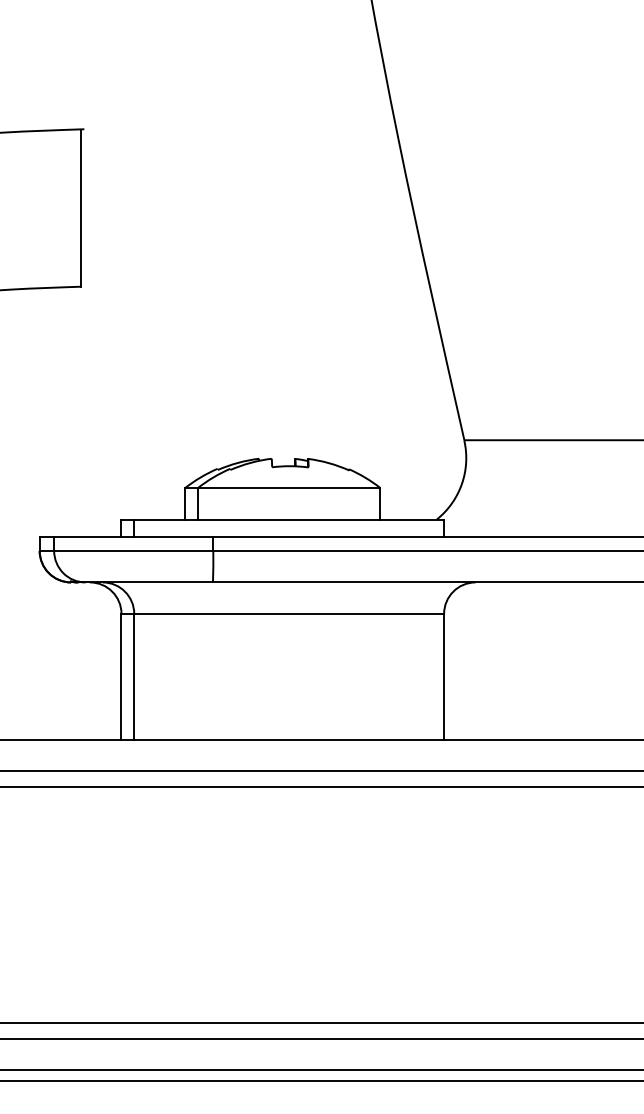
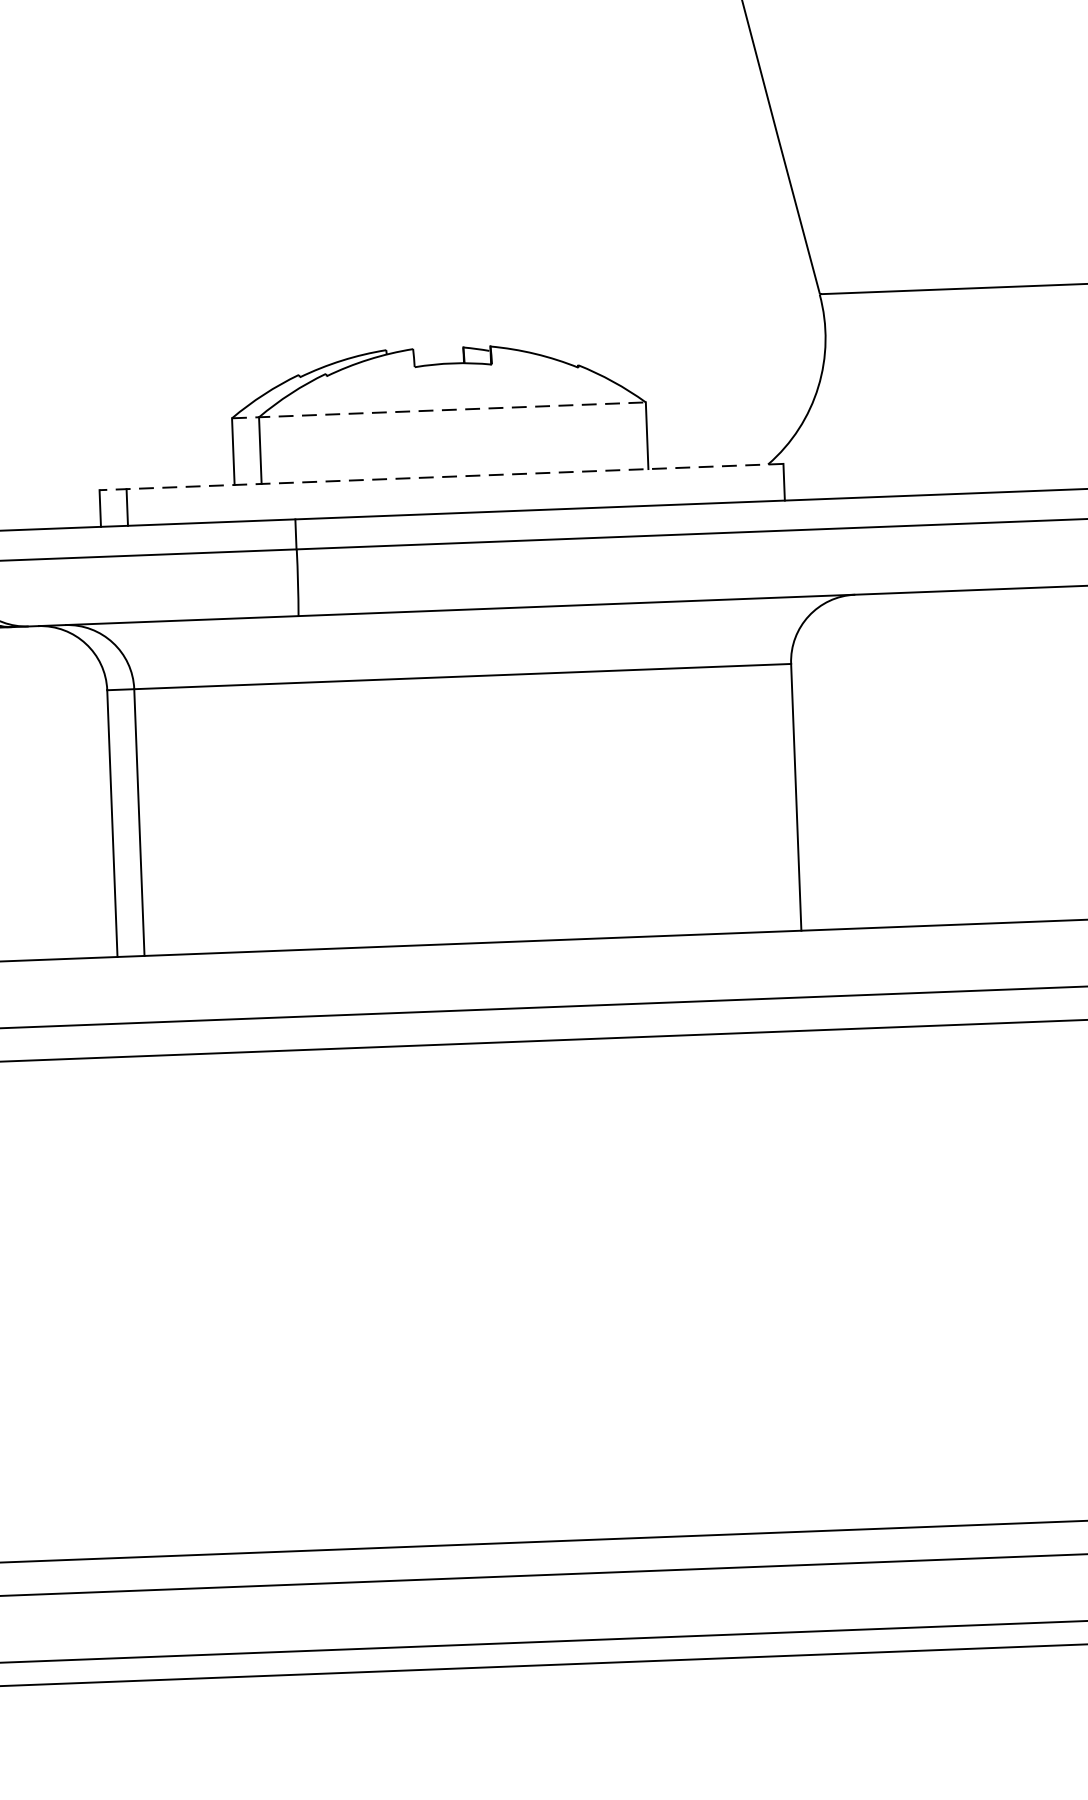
line: (282, 488) -> (438, 411), solid -> dashed
line: (282, 519) -> (440, 477), solid -> dashed

